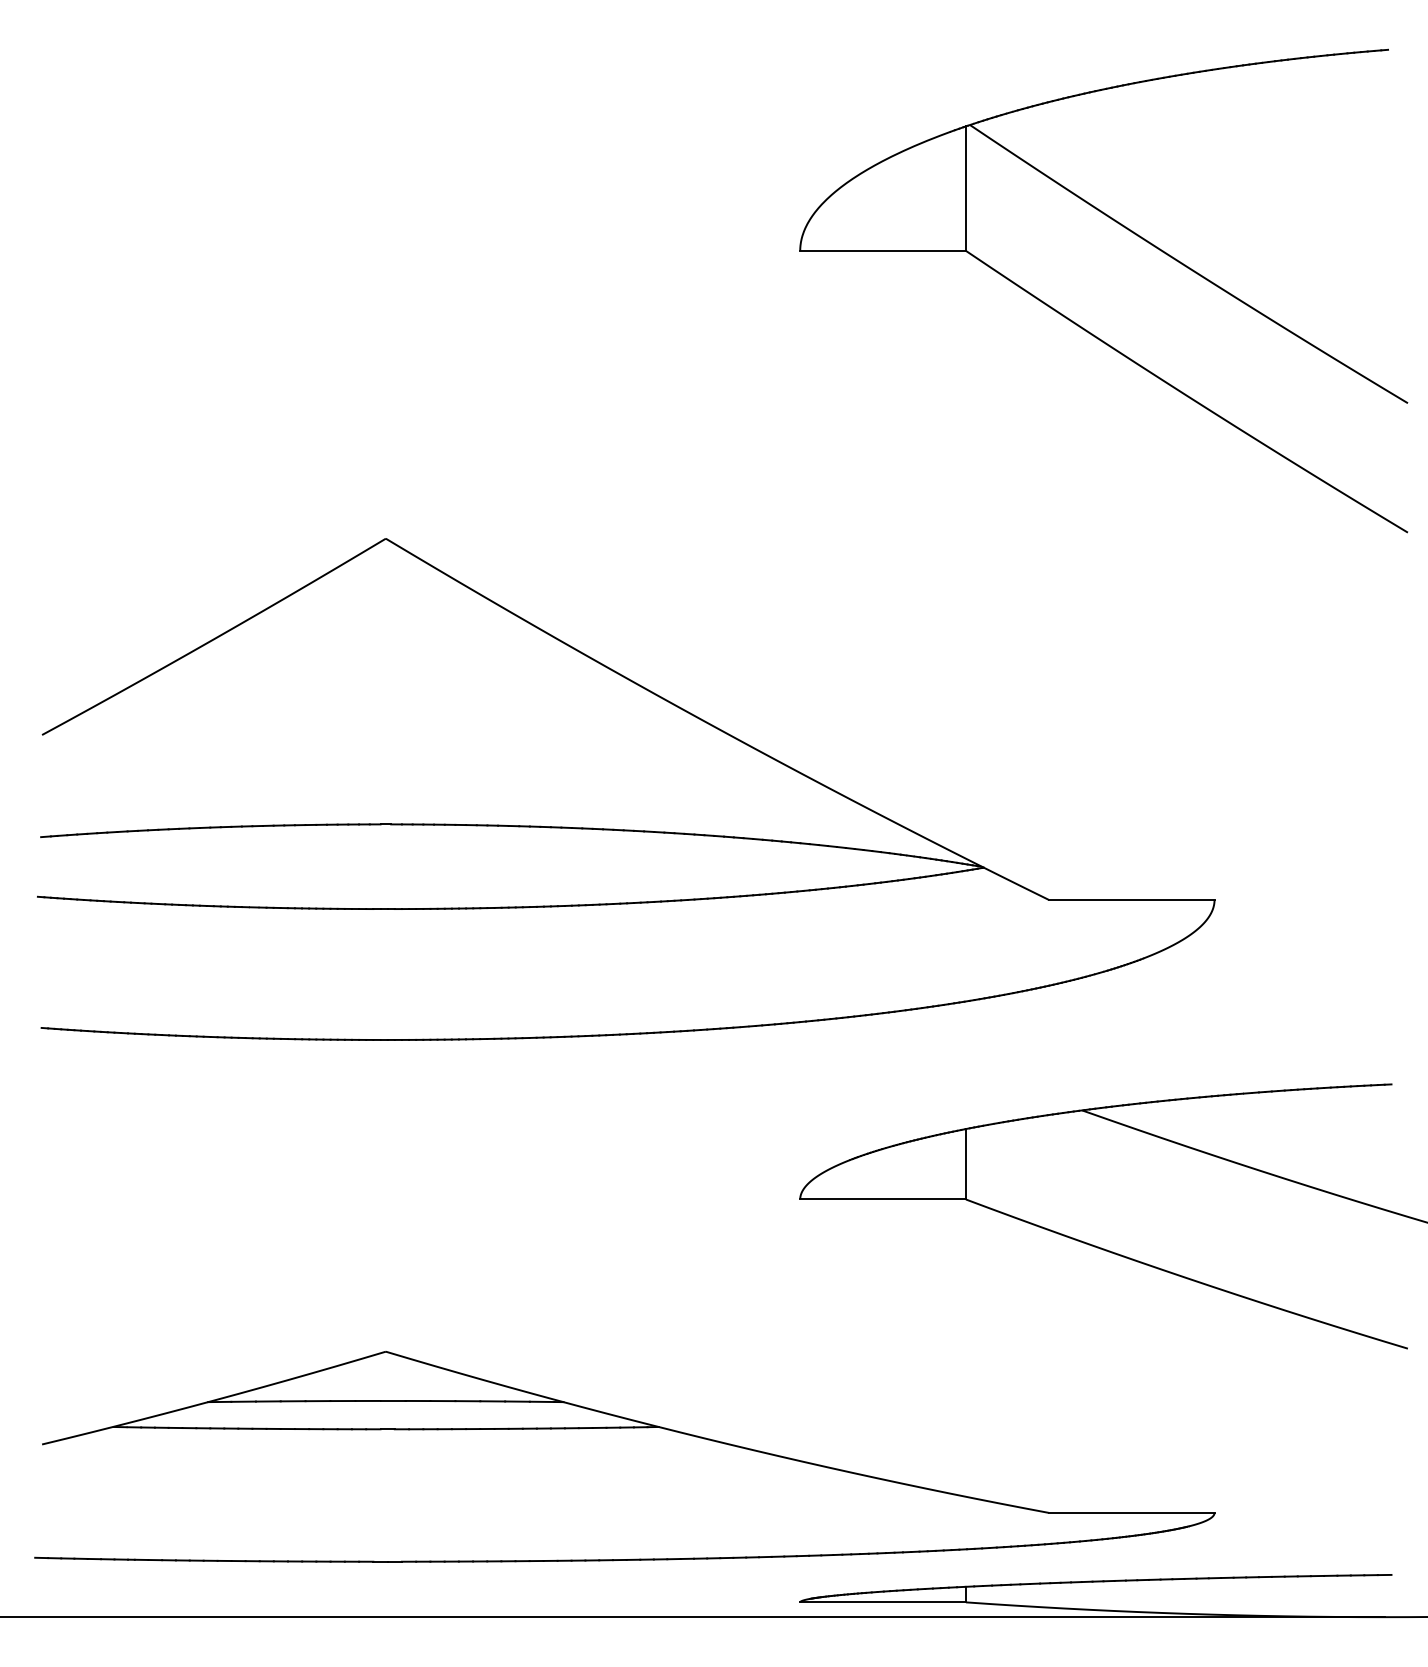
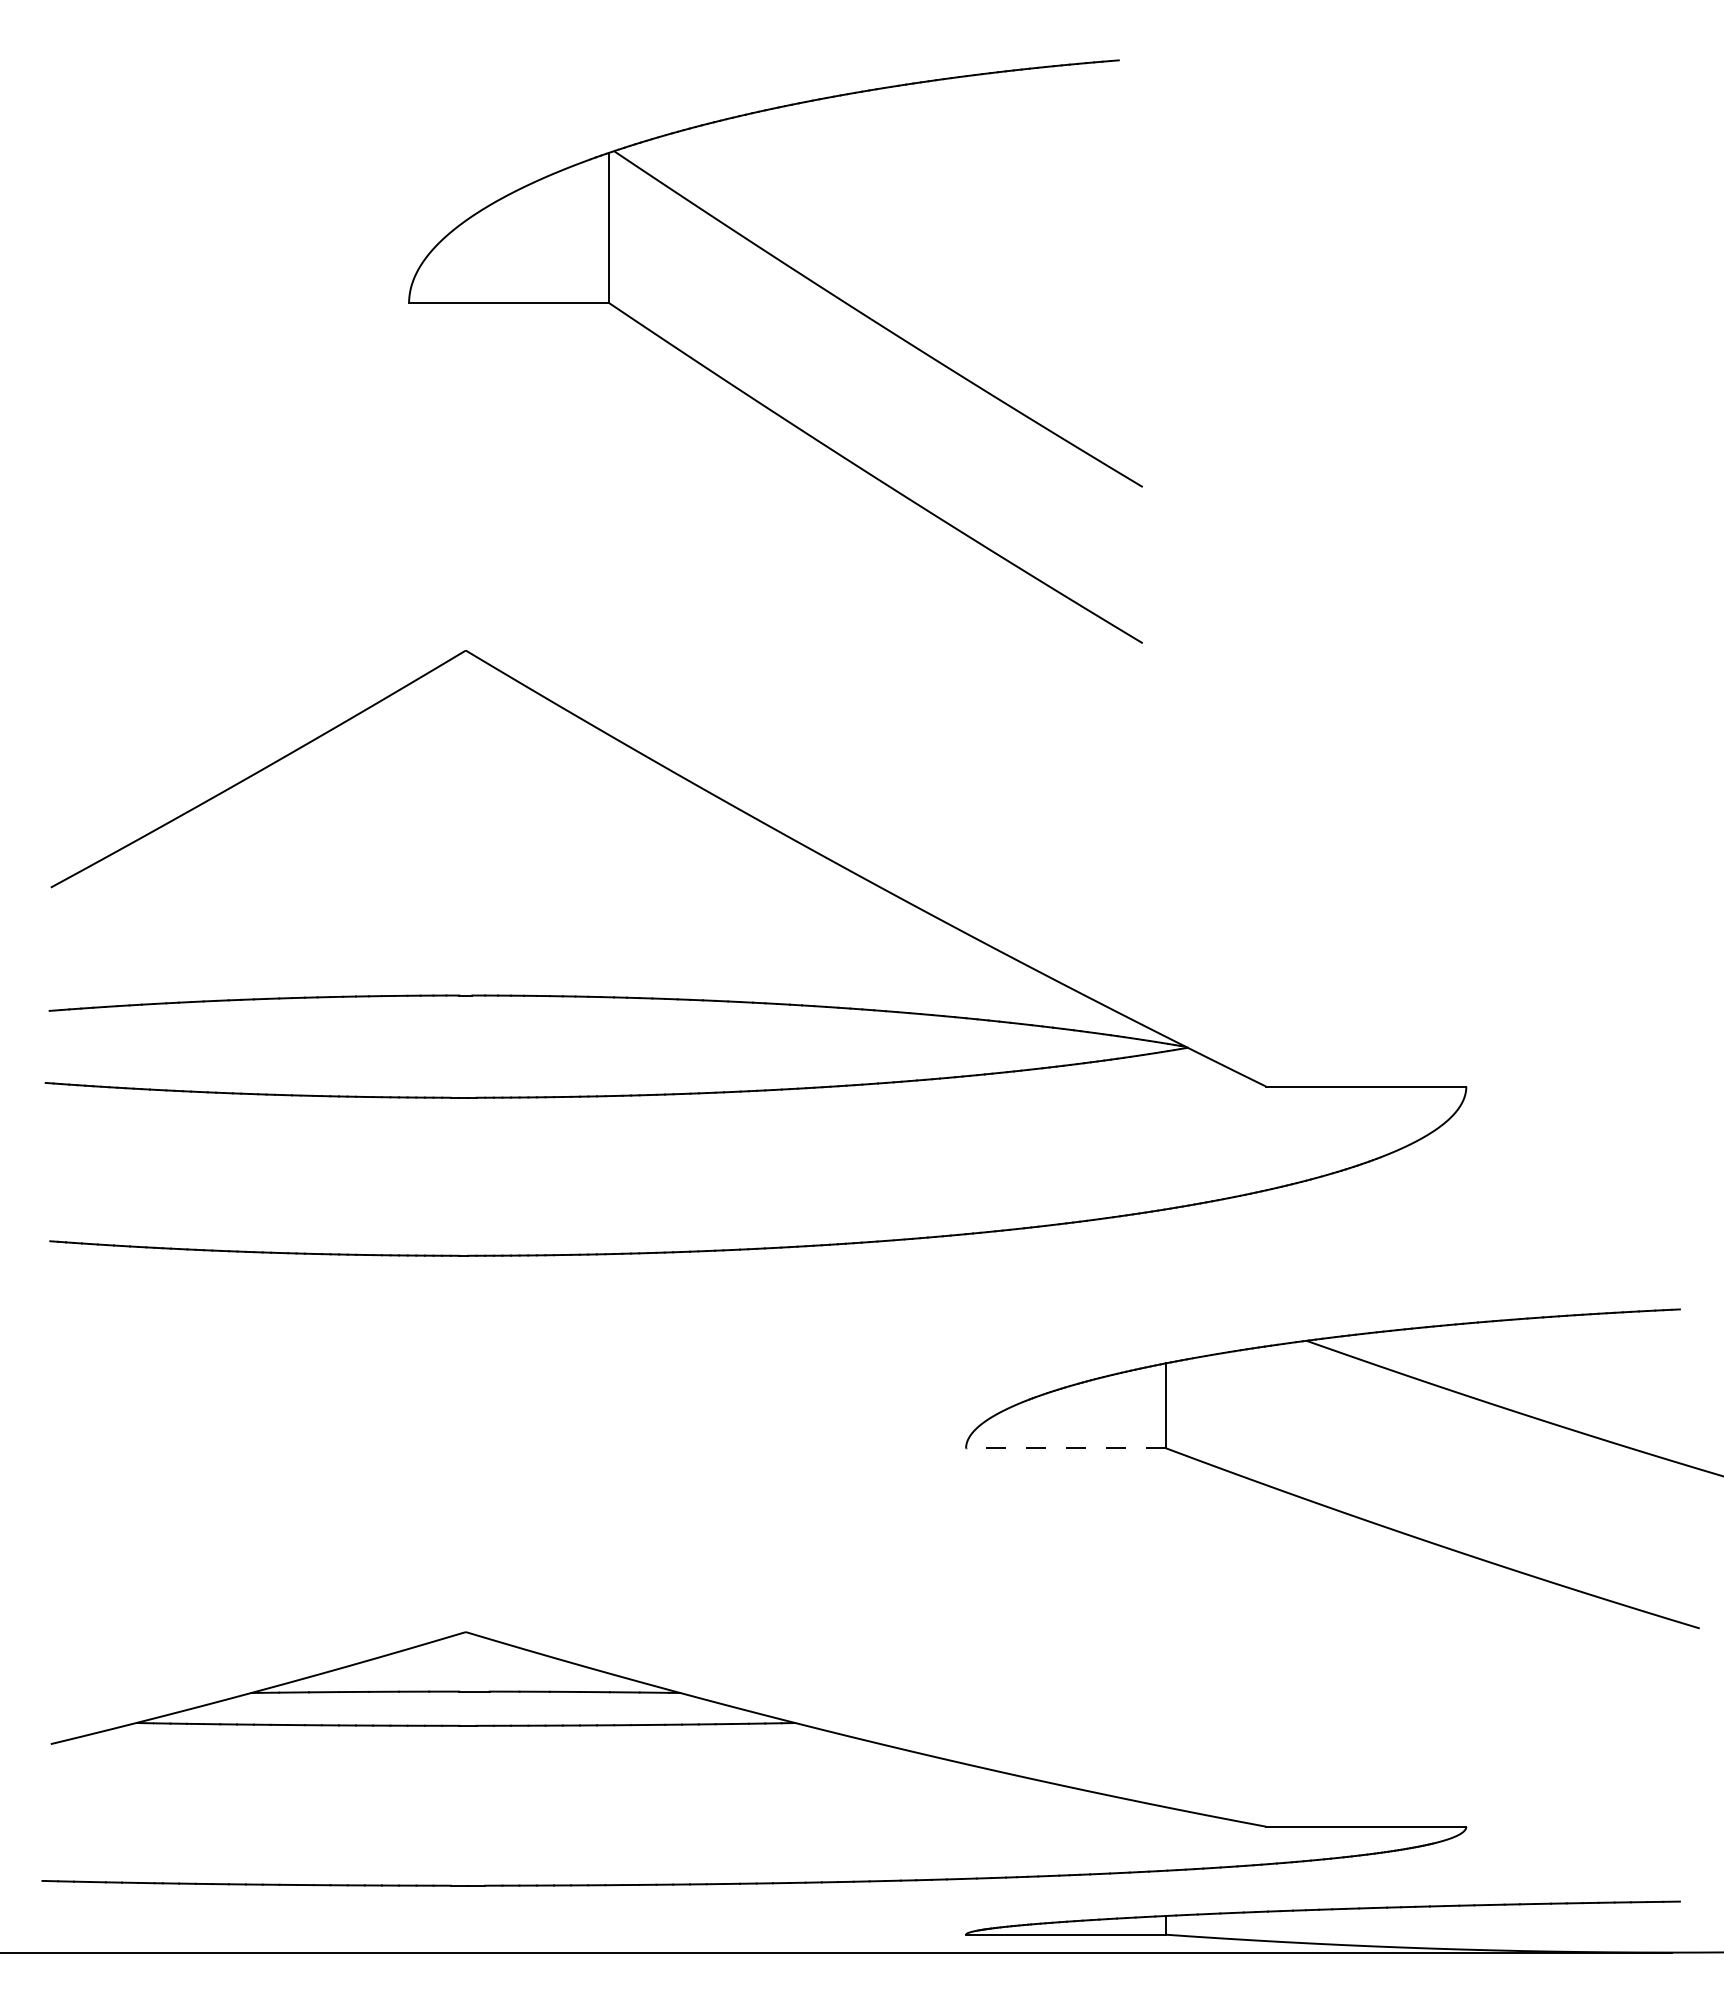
part: (1080, 325) -> (747, 393), moved
line: (882, 1199) -> (1065, 1448), solid -> dashed

